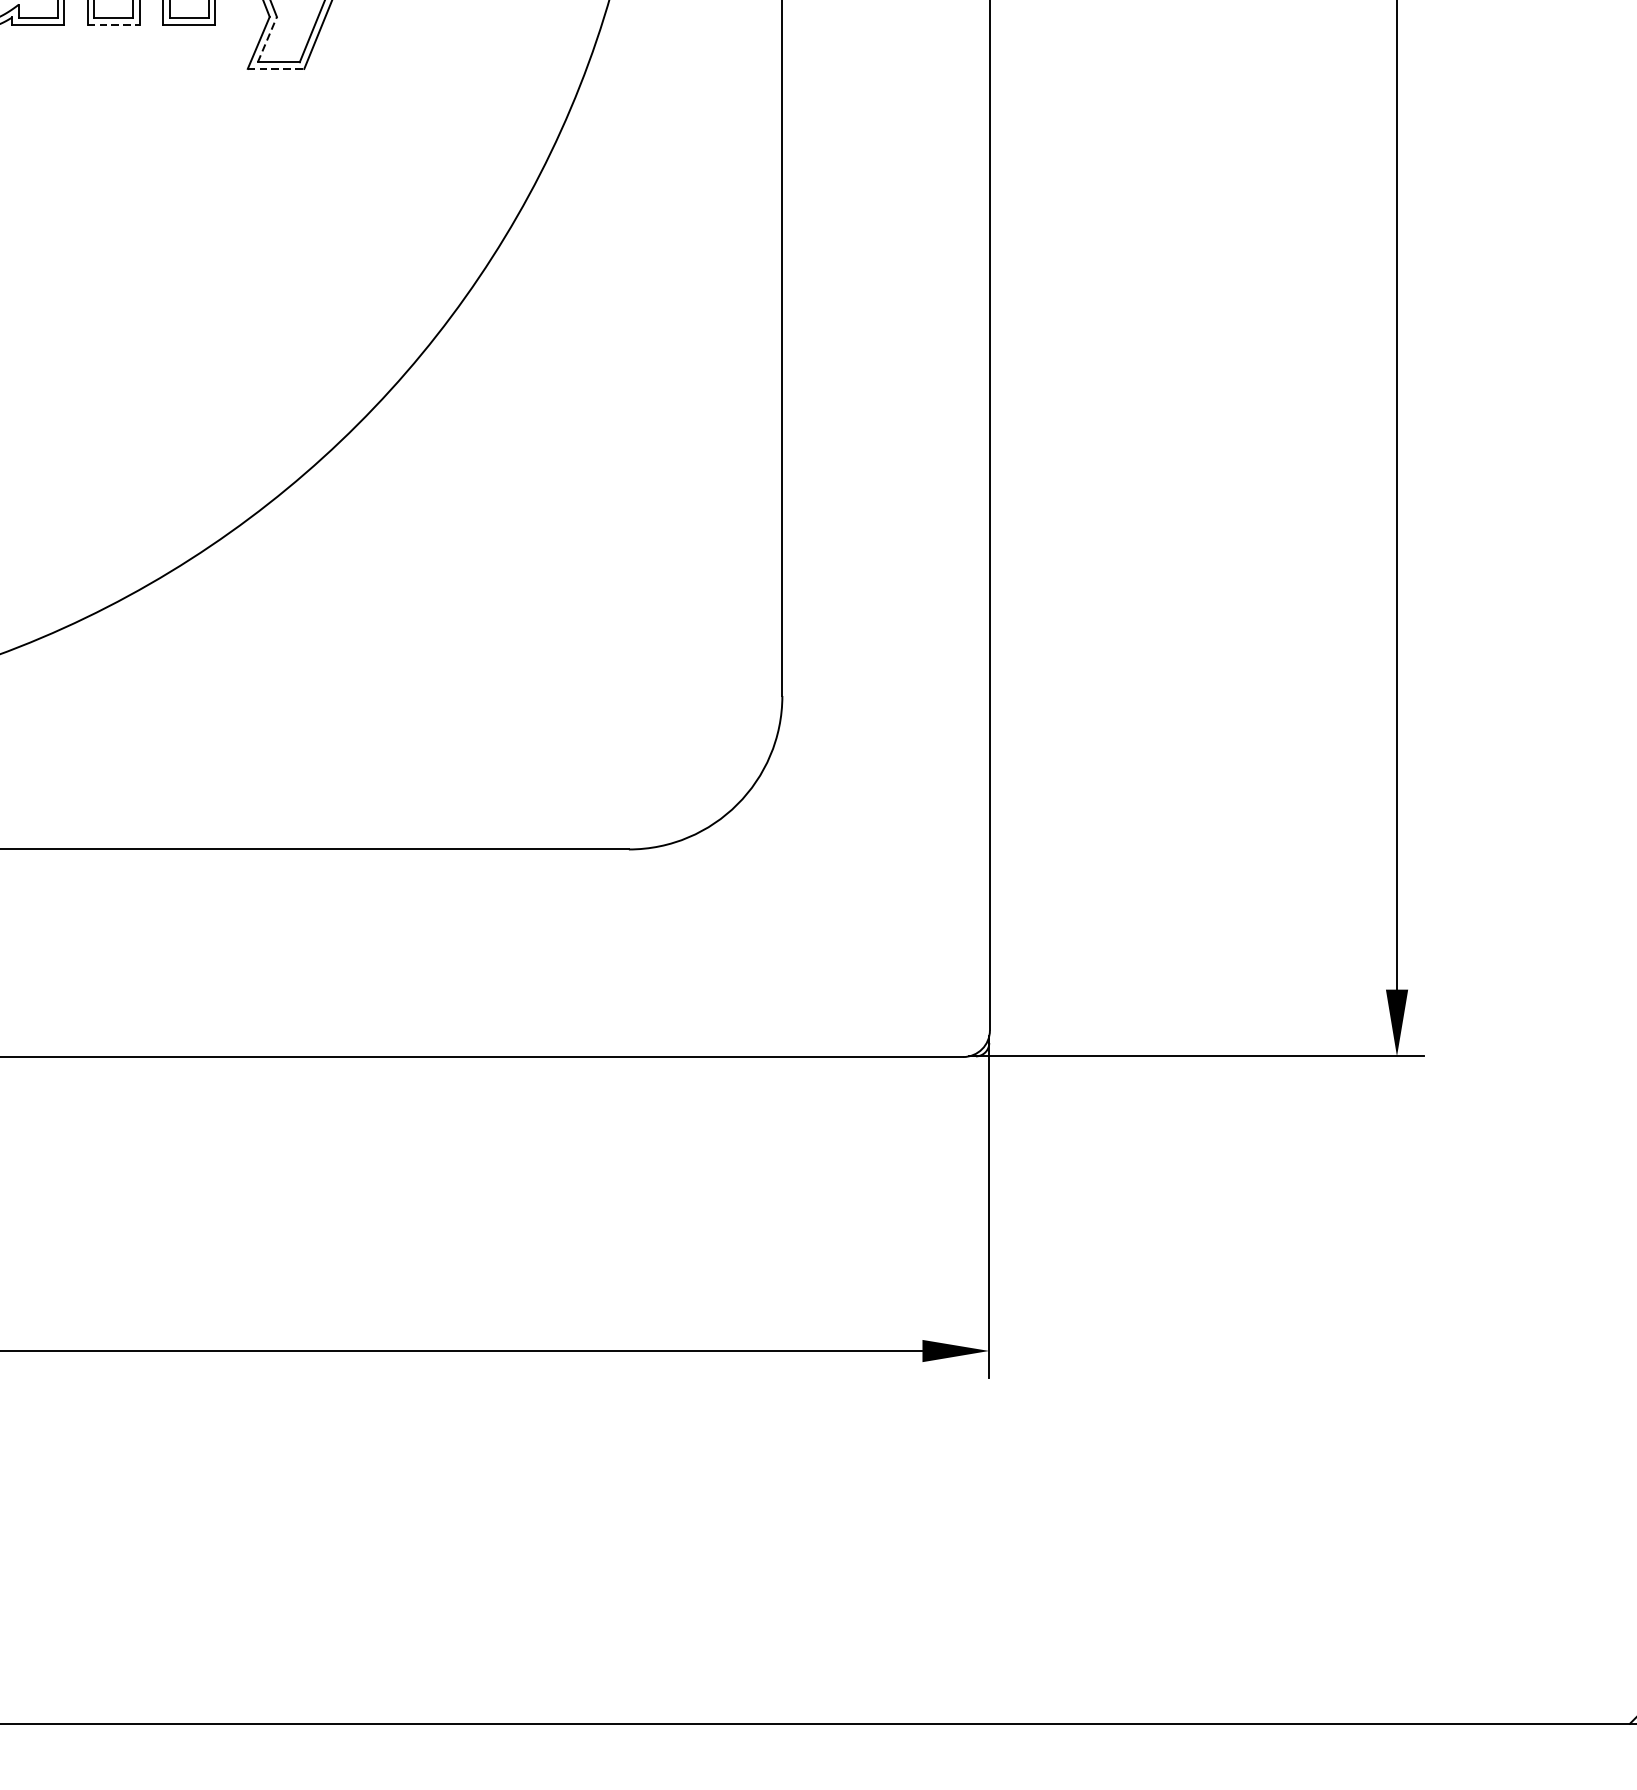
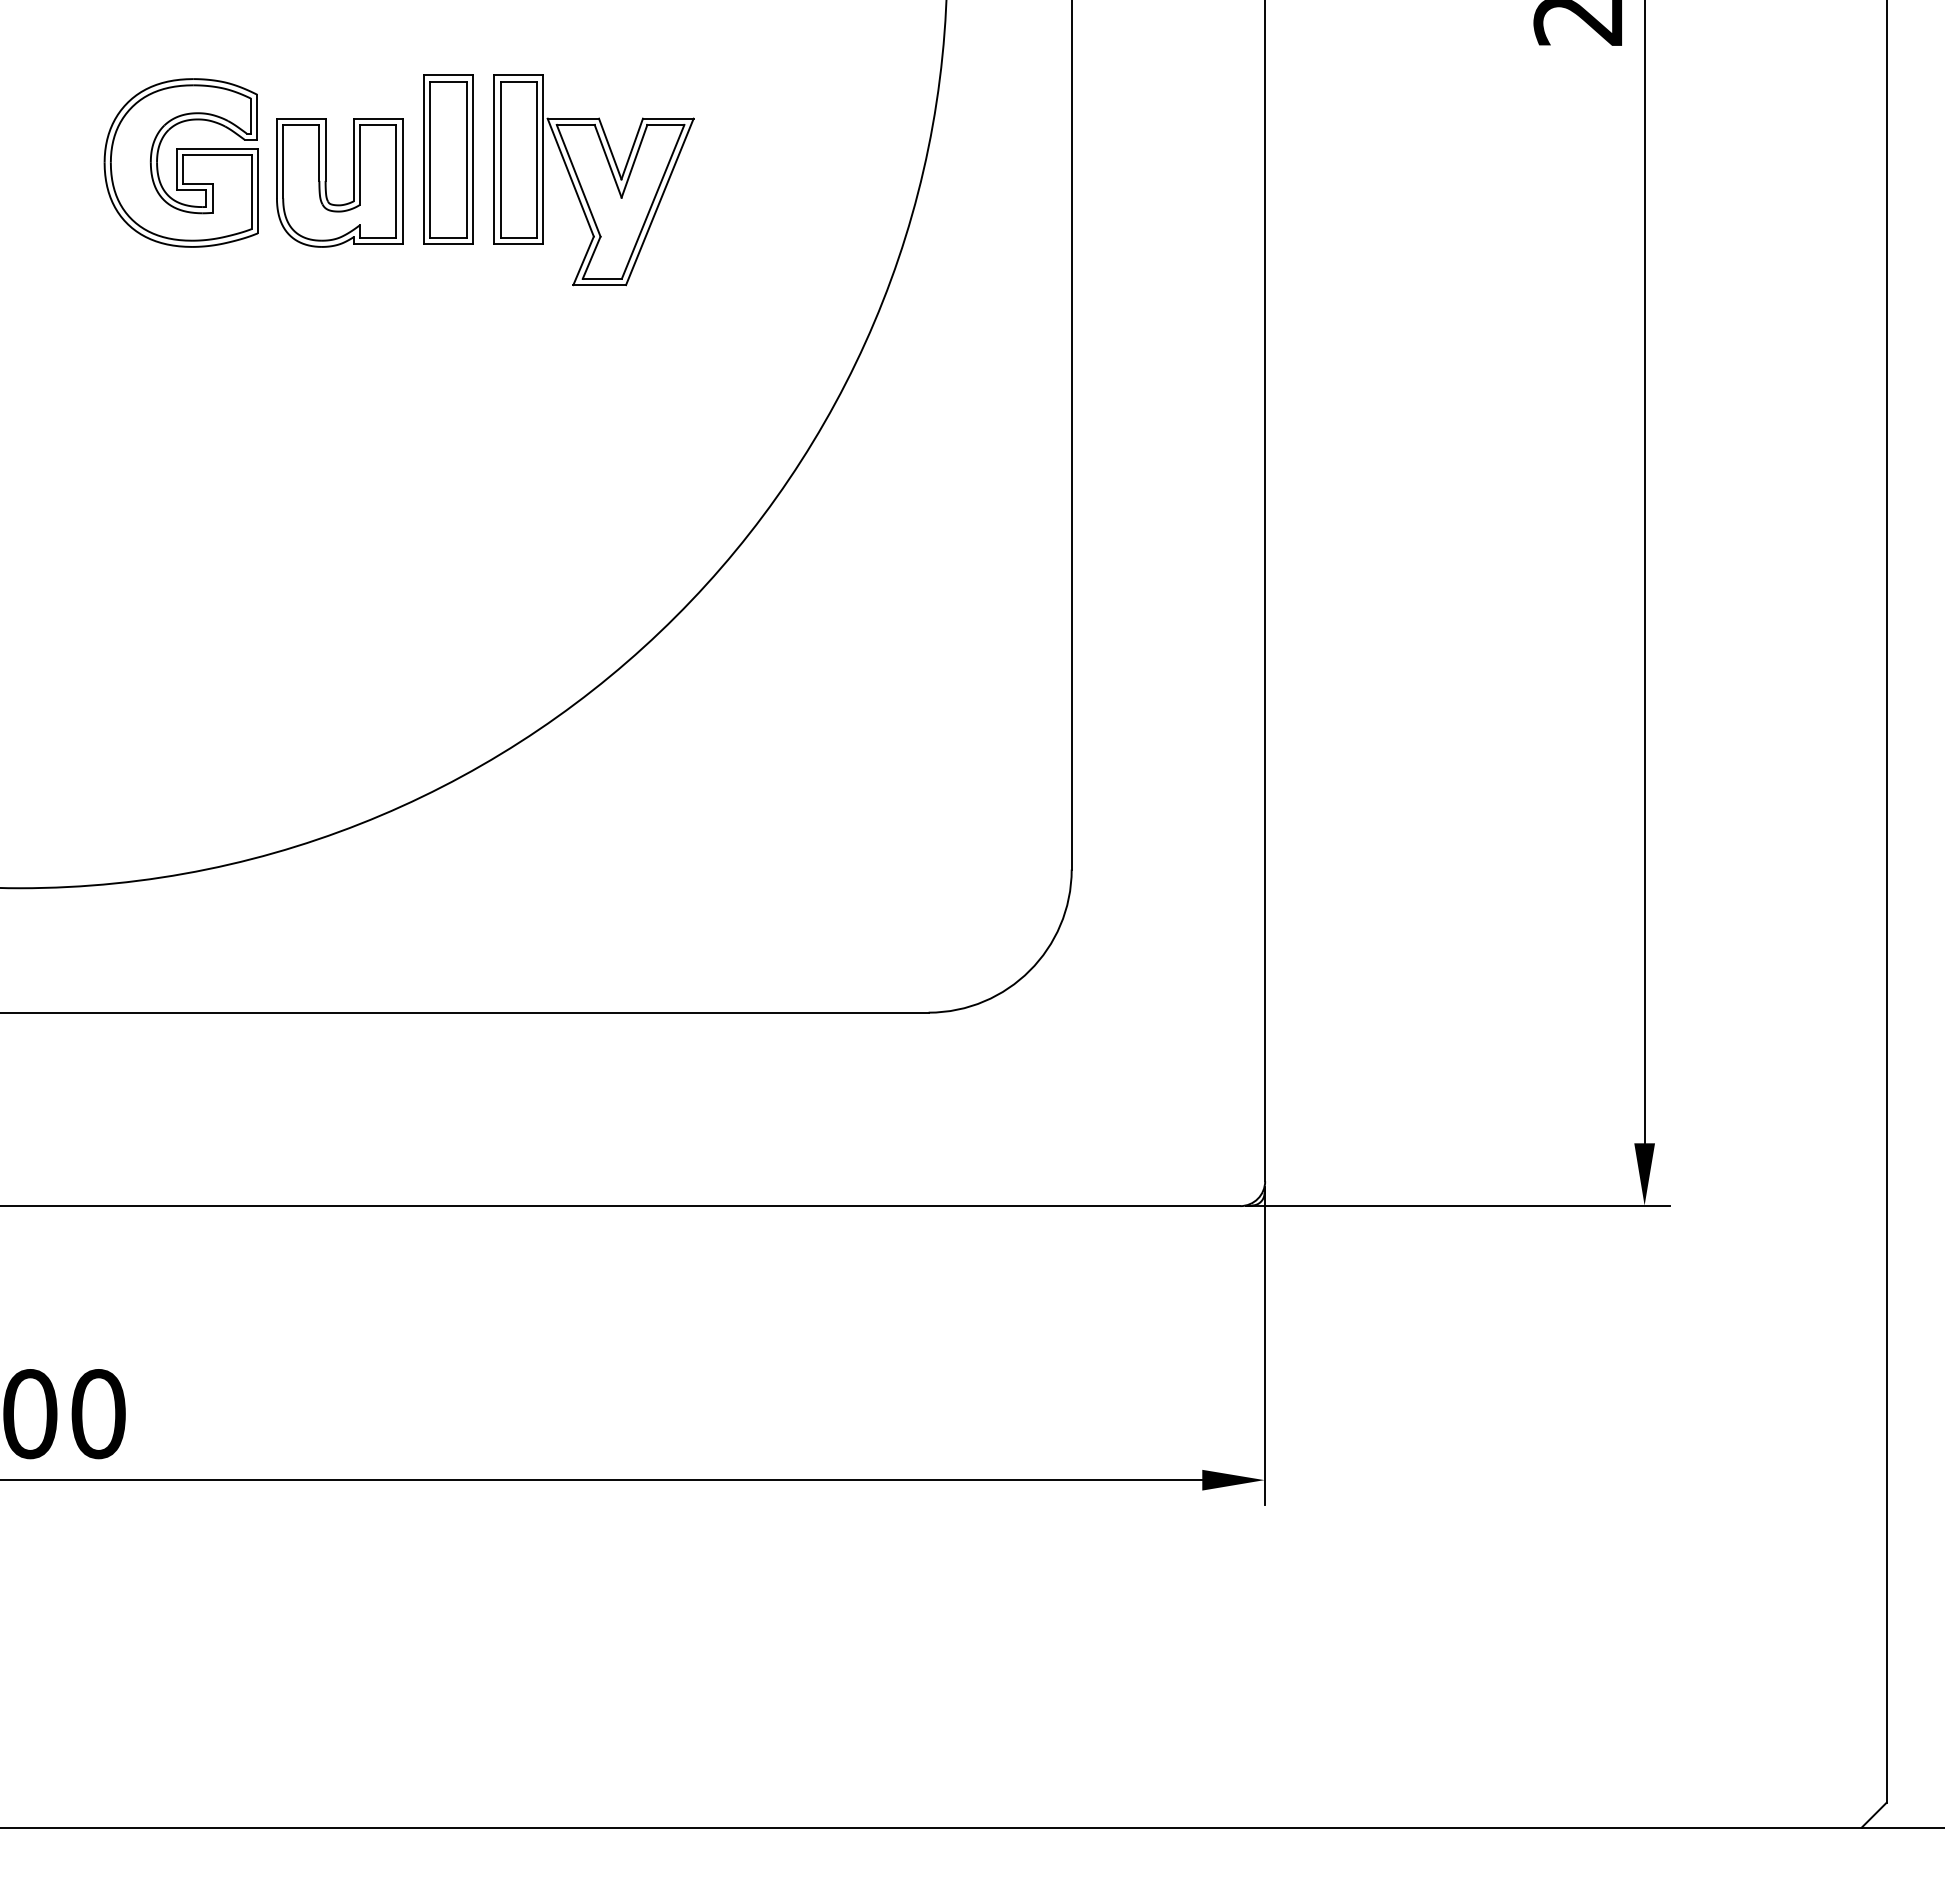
line: (114, 24) -> (449, 243), dashed -> solid
line: (267, 39) -> (591, 257), dashed -> solid
line: (276, 69) -> (600, 285), dashed -> solid

